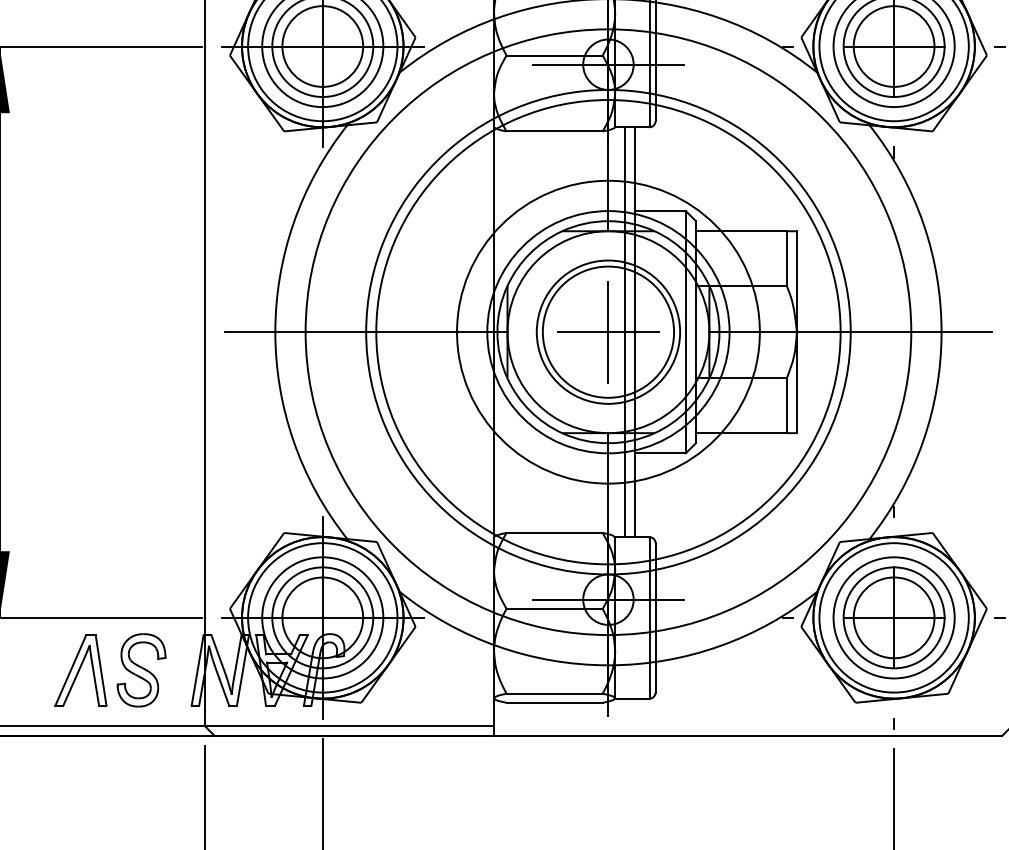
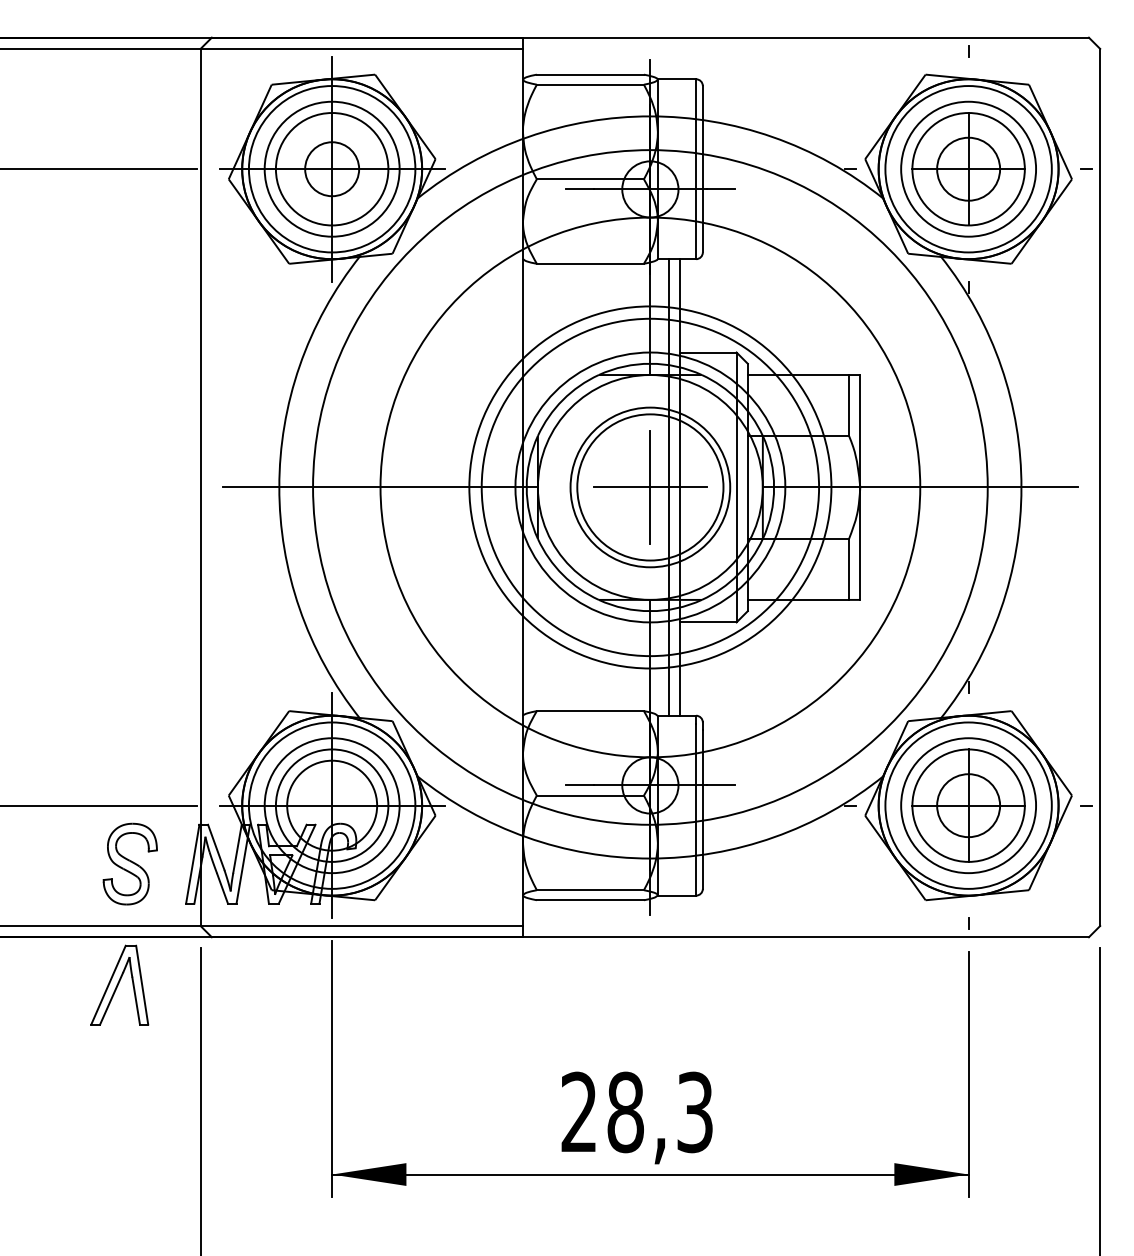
circle: (323, 46) -> (332, 169), size x0.6
circle: (894, 46) -> (968, 169), size x0.7
circle: (608, 332) -> (650, 487), size x0.7
circle: (894, 617) -> (968, 805), size x0.7
part: (80, 669) -> (119, 984), moved

